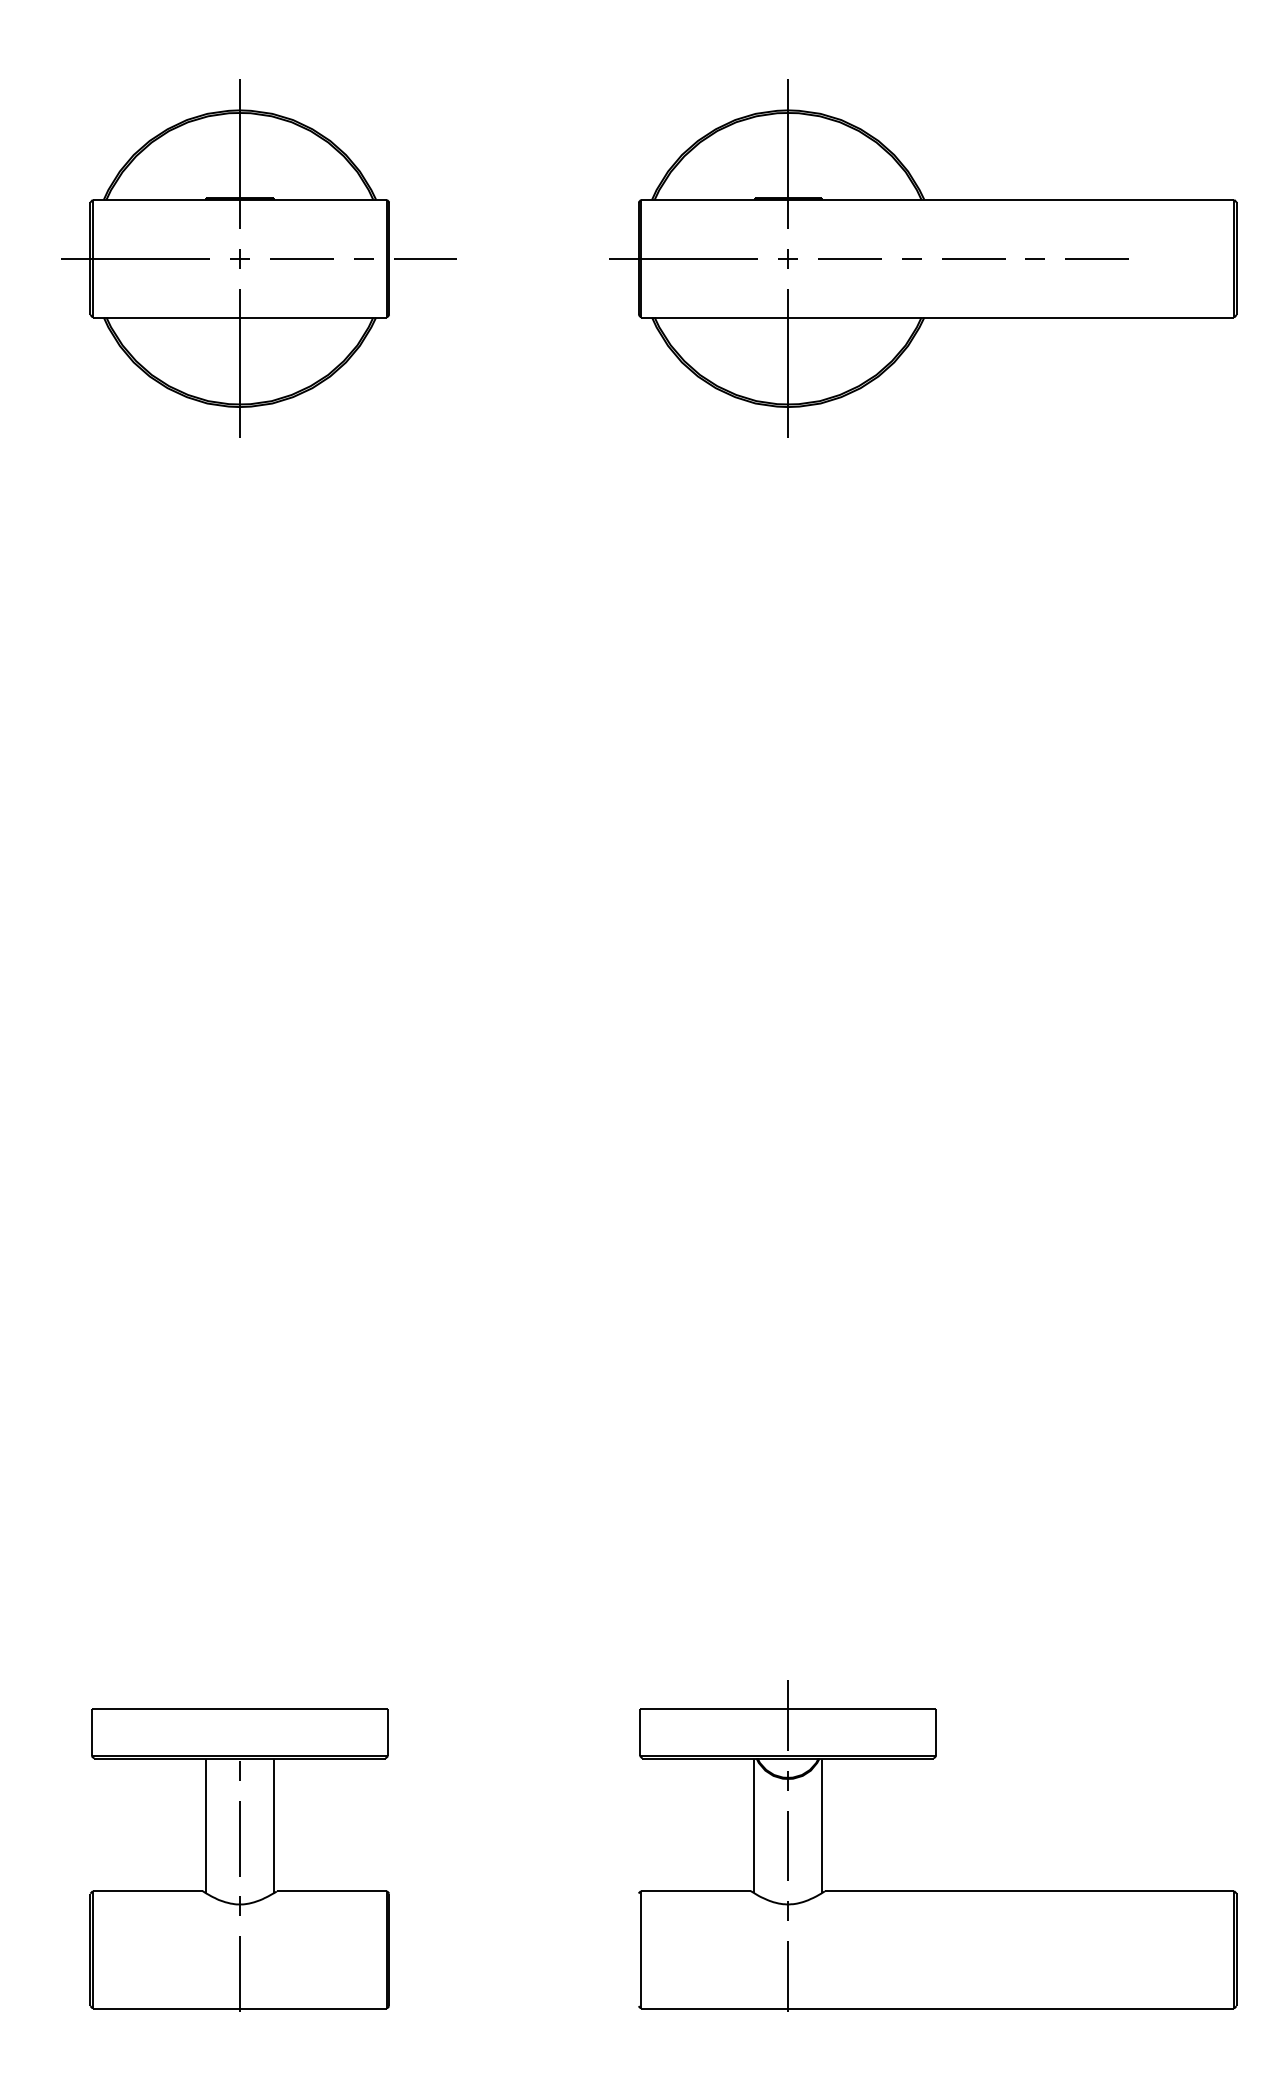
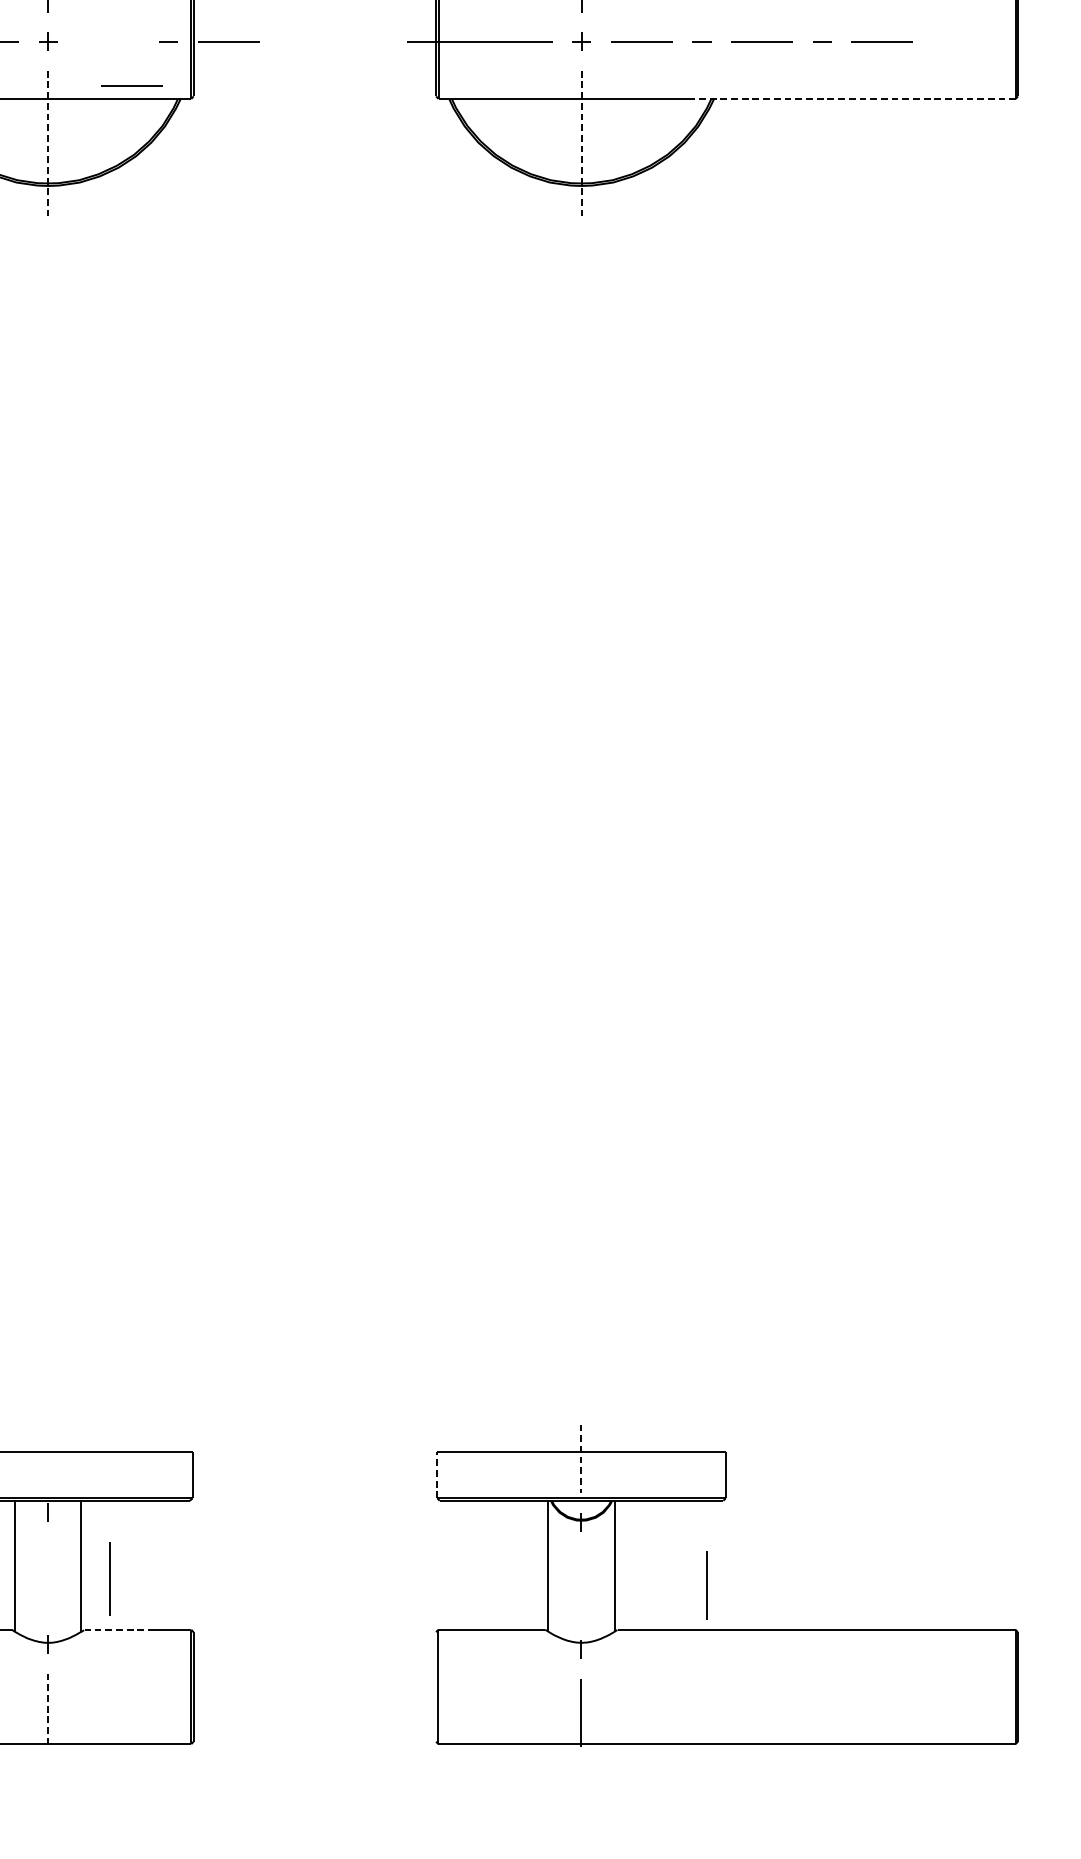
line: (301, 258) -> (131, 86), moved
line: (1066, 317) -> (852, 98), solid -> dashed
line: (239, 363) -> (47, 143), solid -> dashed
line: (788, 363) -> (581, 143), solid -> dashed
line: (788, 1715) -> (581, 1458), solid -> dashed
line: (639, 1732) -> (436, 1475), solid -> dashed
line: (239, 1838) -> (110, 1578), moved
line: (787, 1845) -> (706, 1585), moved
line: (312, 1891) -> (118, 1630), solid -> dashed
line: (239, 1974) -> (47, 1710), solid -> dashed

